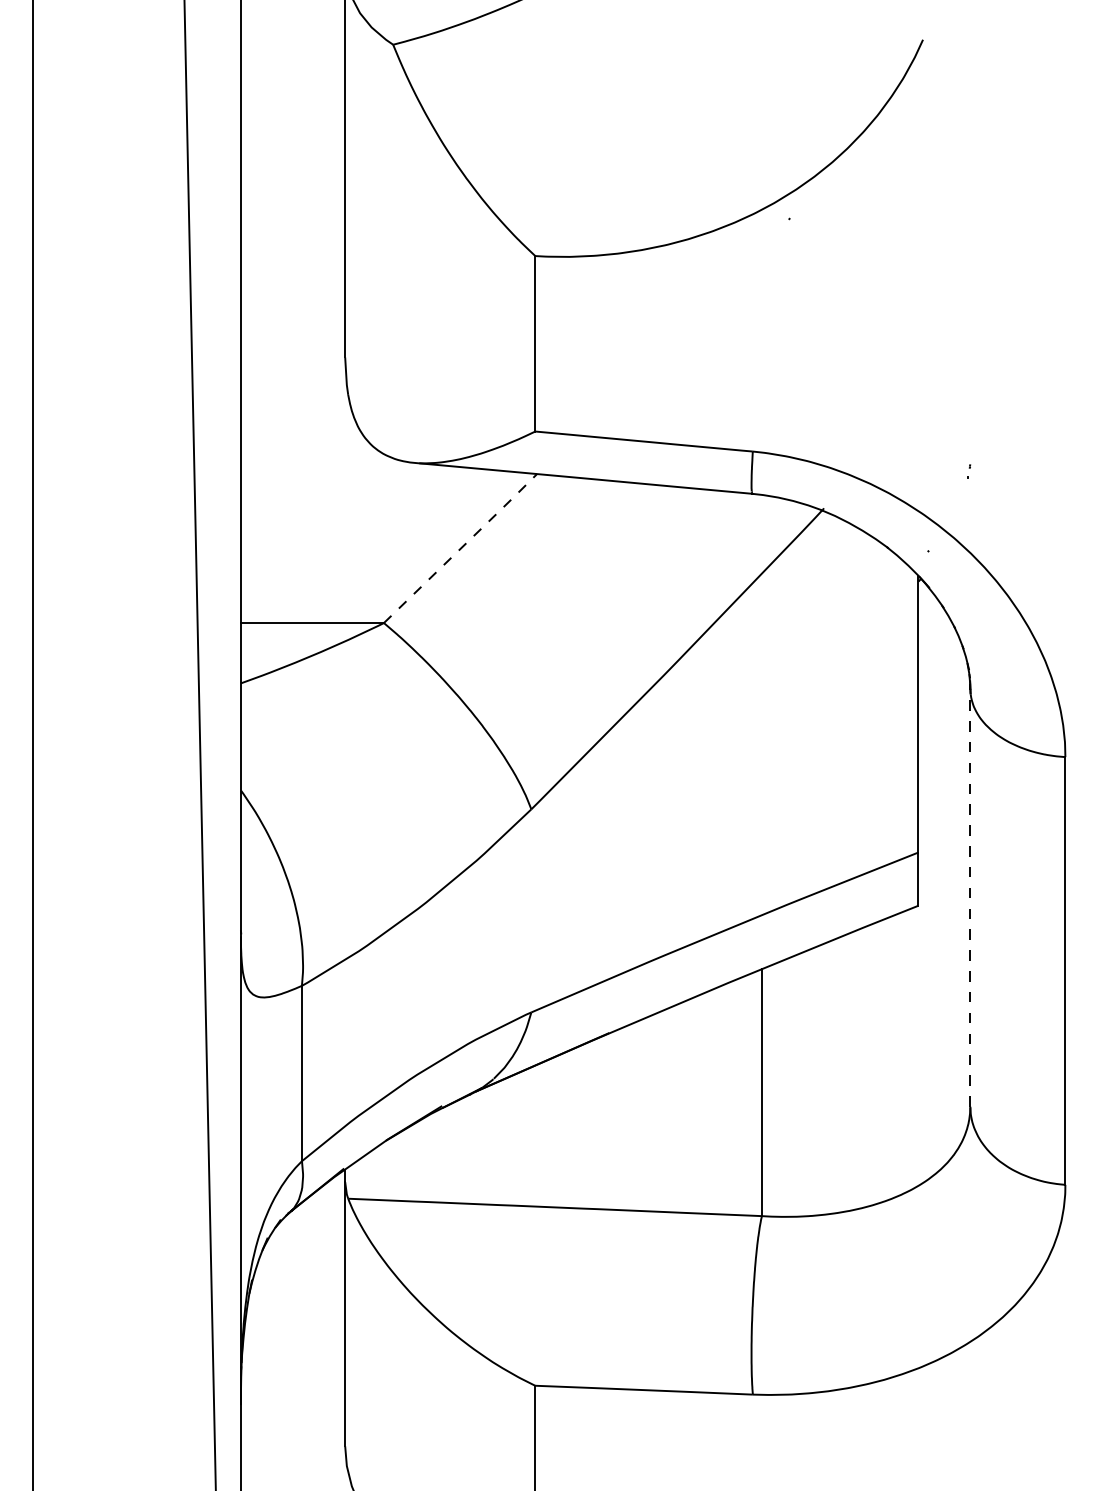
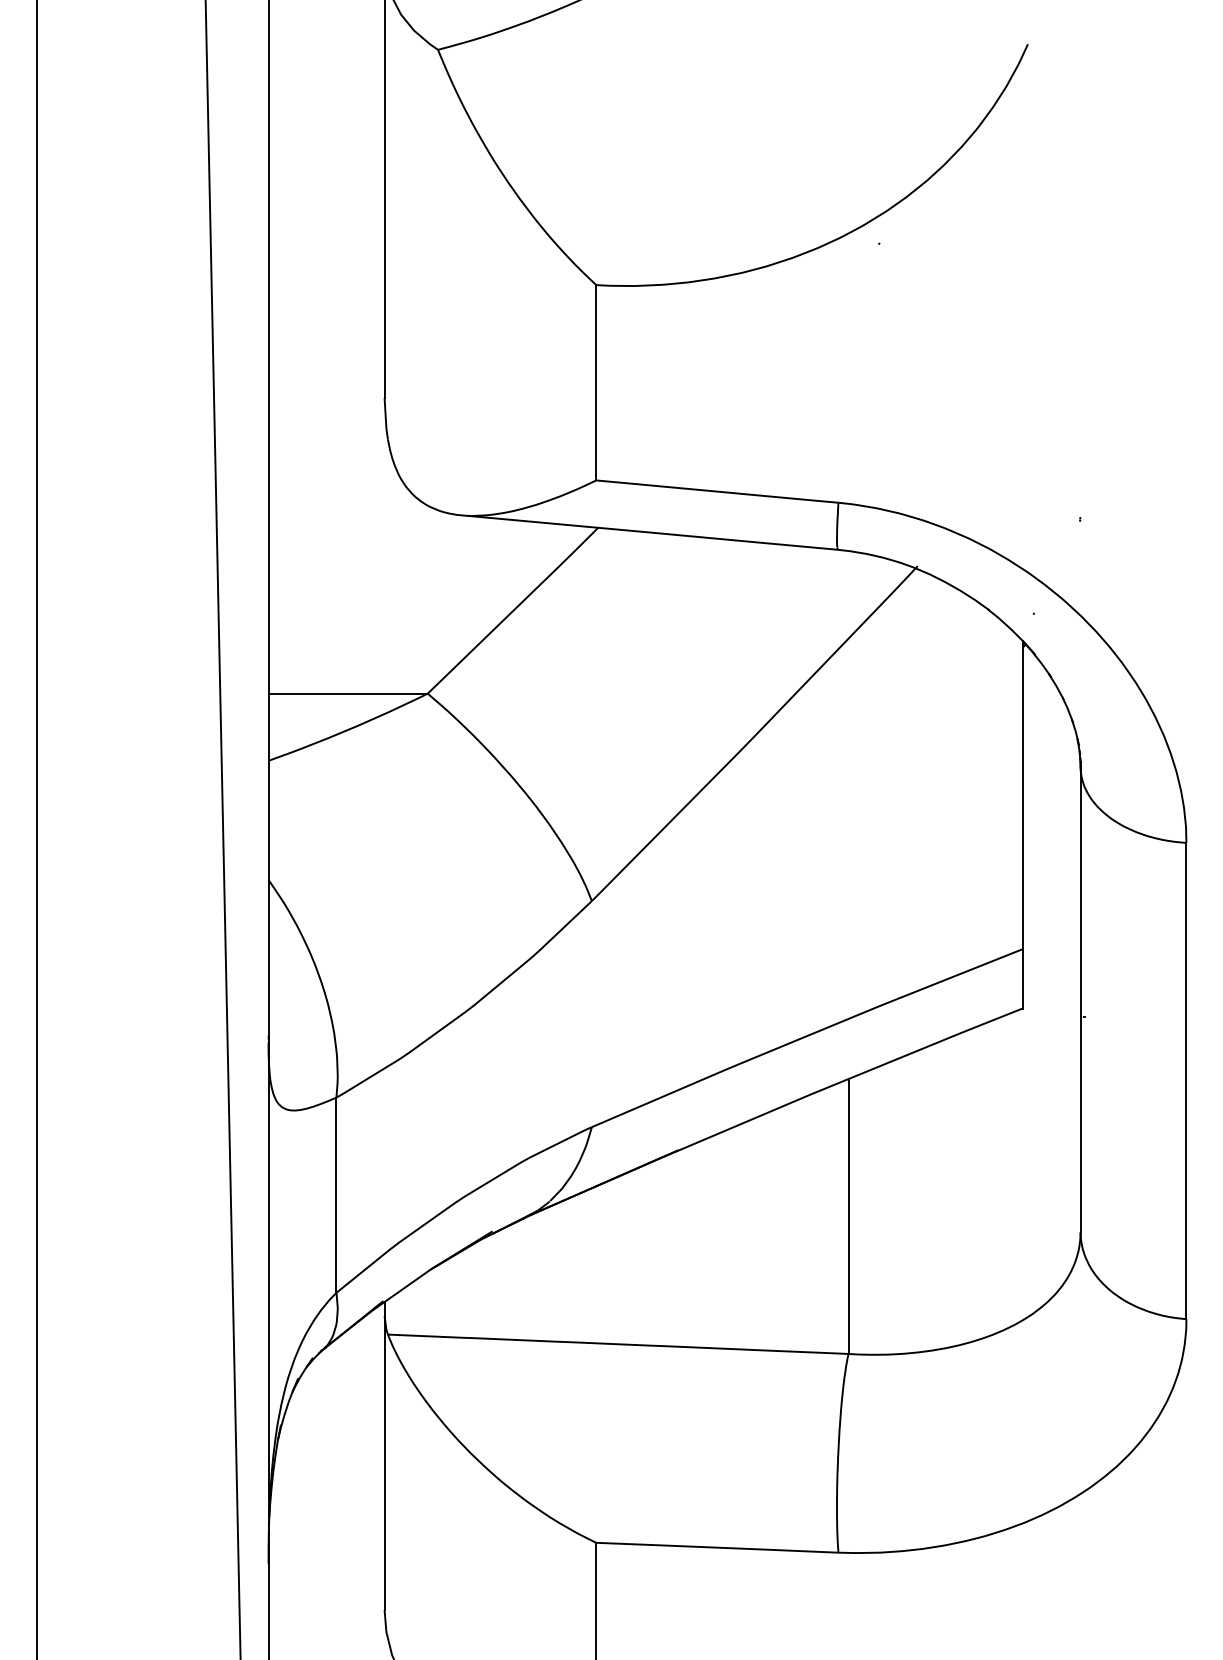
line: (461, 547) -> (514, 609), dashed -> solid
line: (970, 897) -> (1080, 999), dashed -> solid

